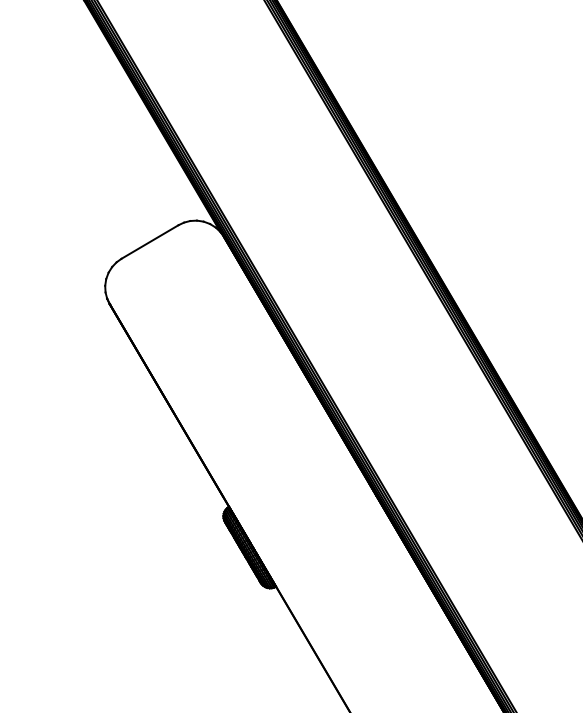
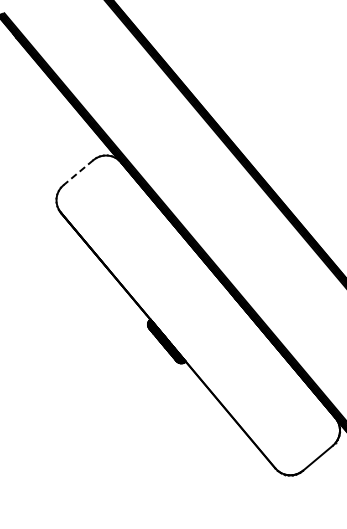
line: (150, 241) -> (78, 172), solid -> dashed

